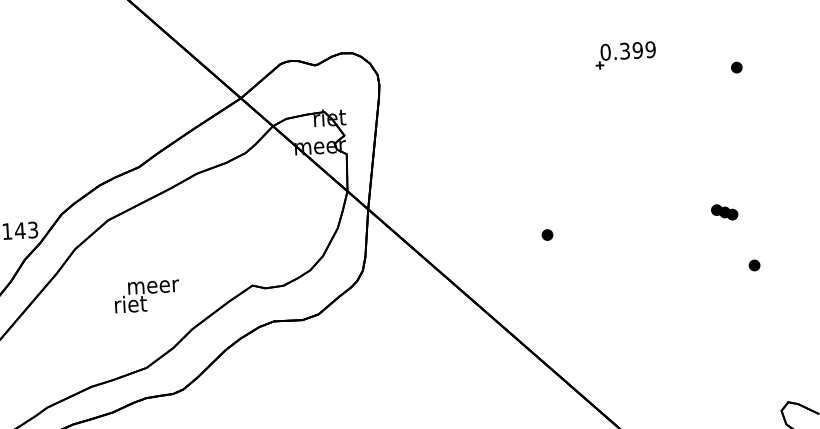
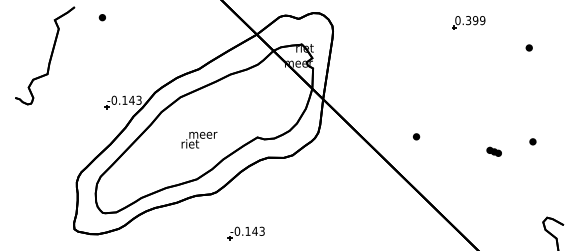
part: (735, 66) -> (528, 47), moved
part: (723, 211) -> (493, 151), moved
part: (547, 234) -> (416, 136), moved

